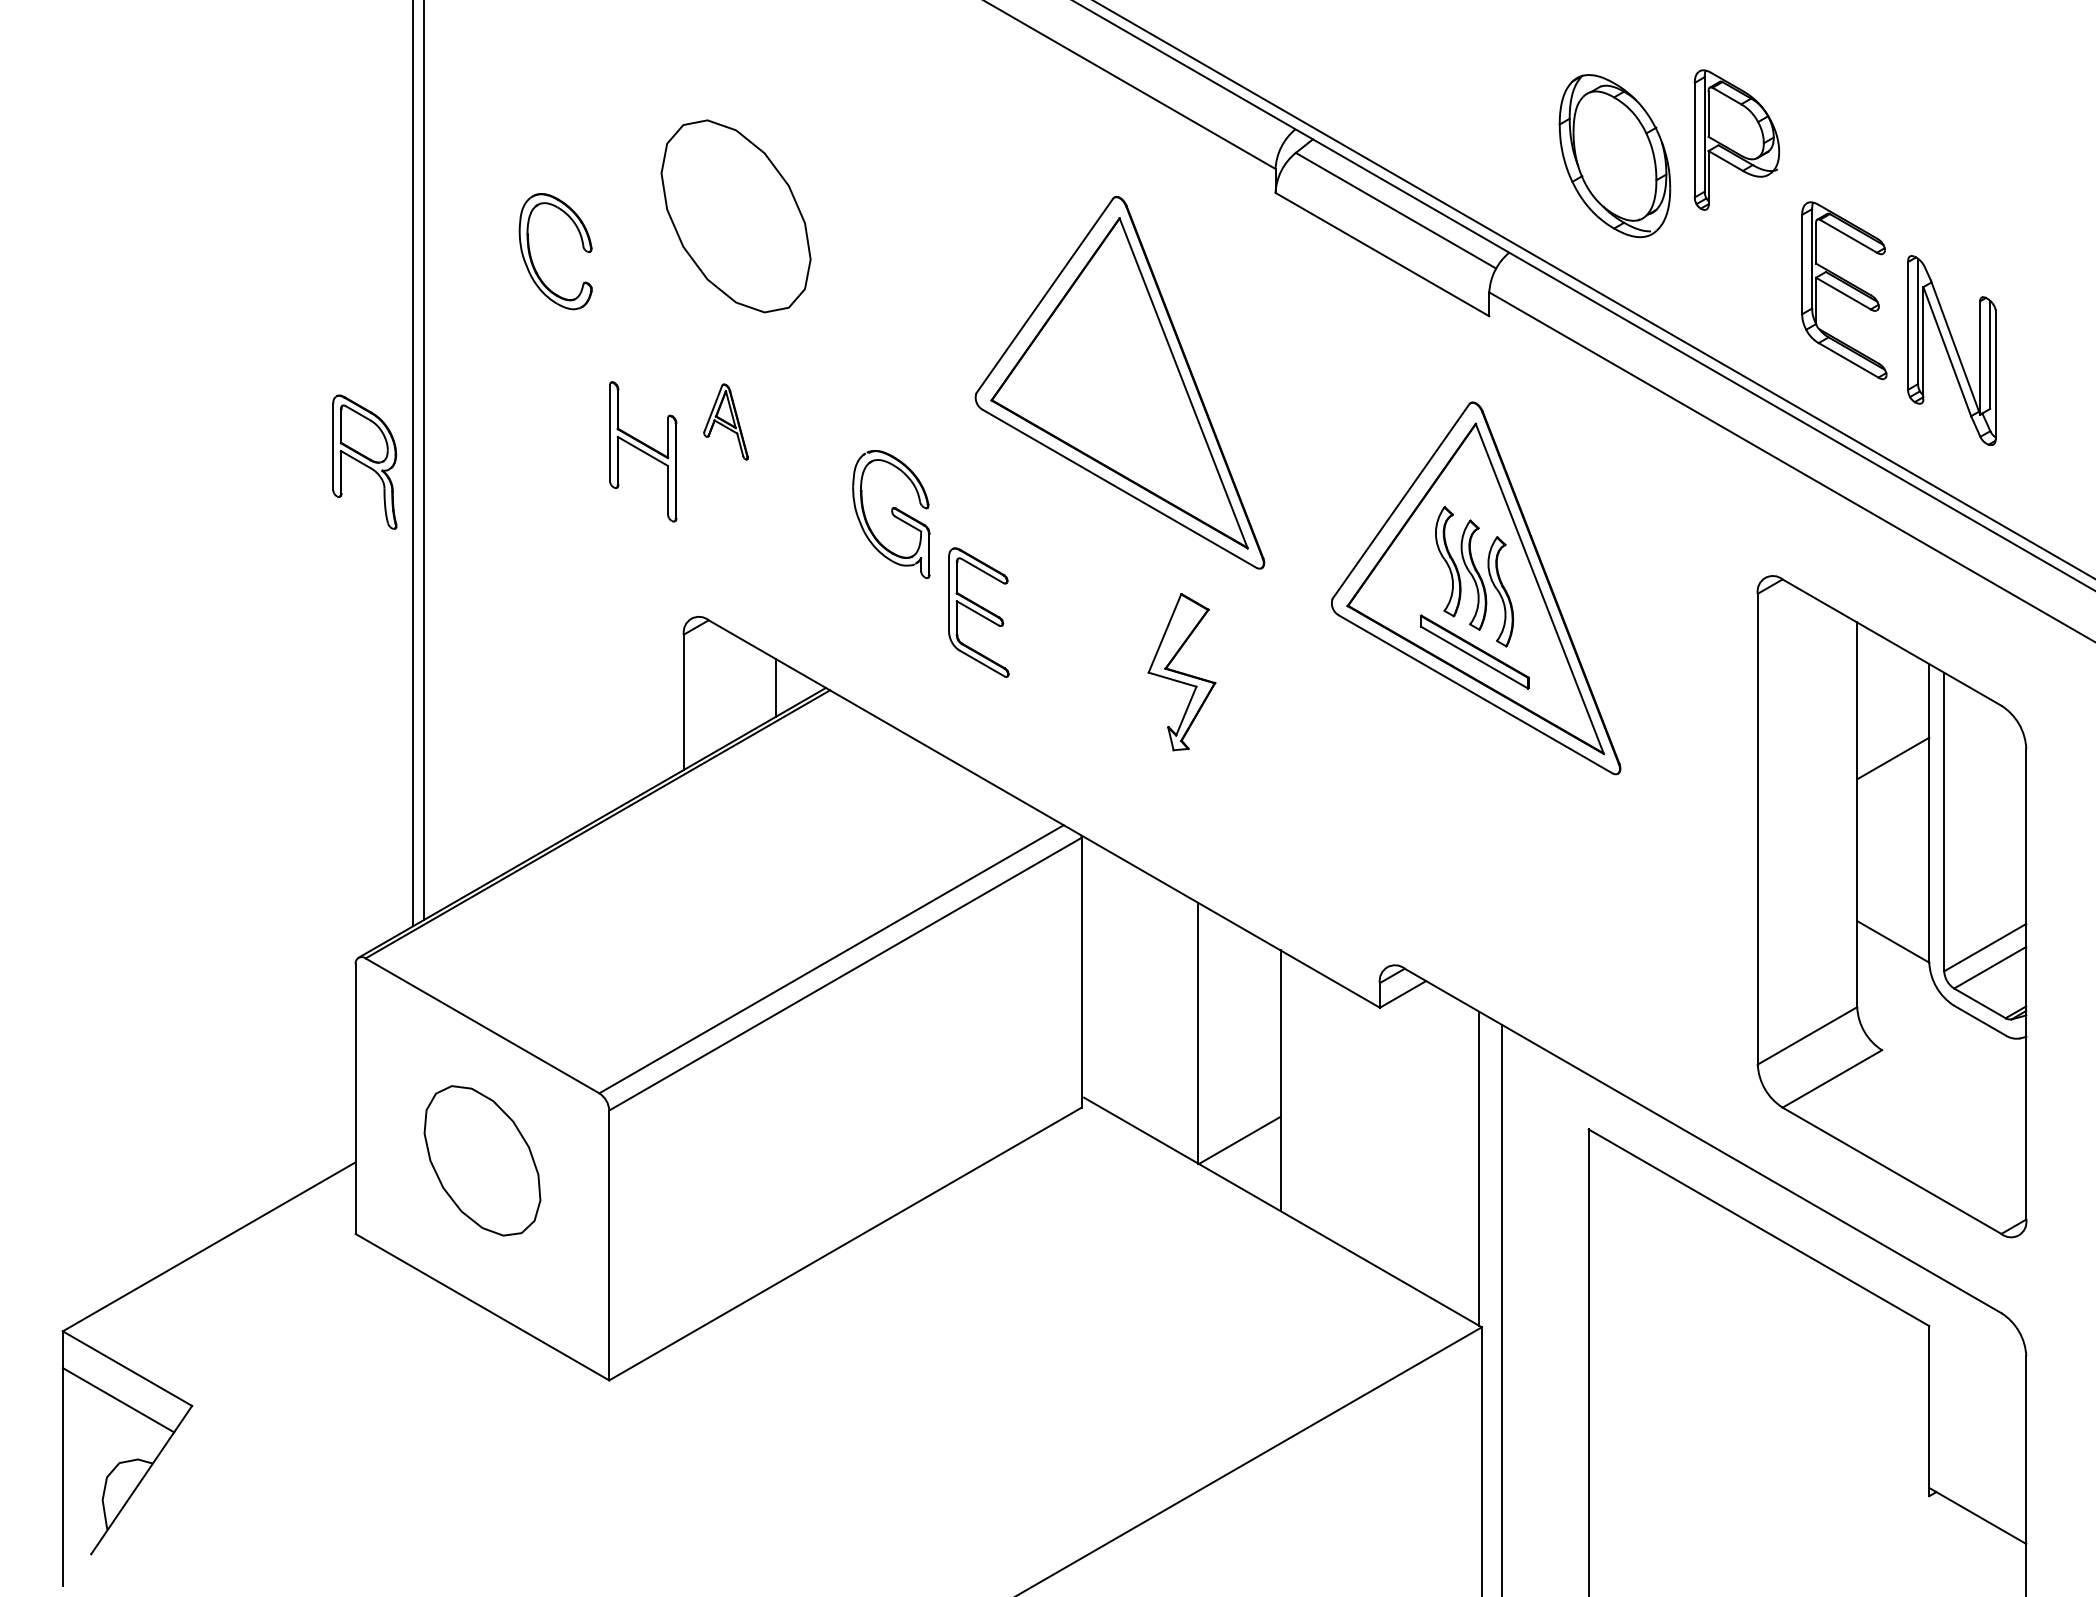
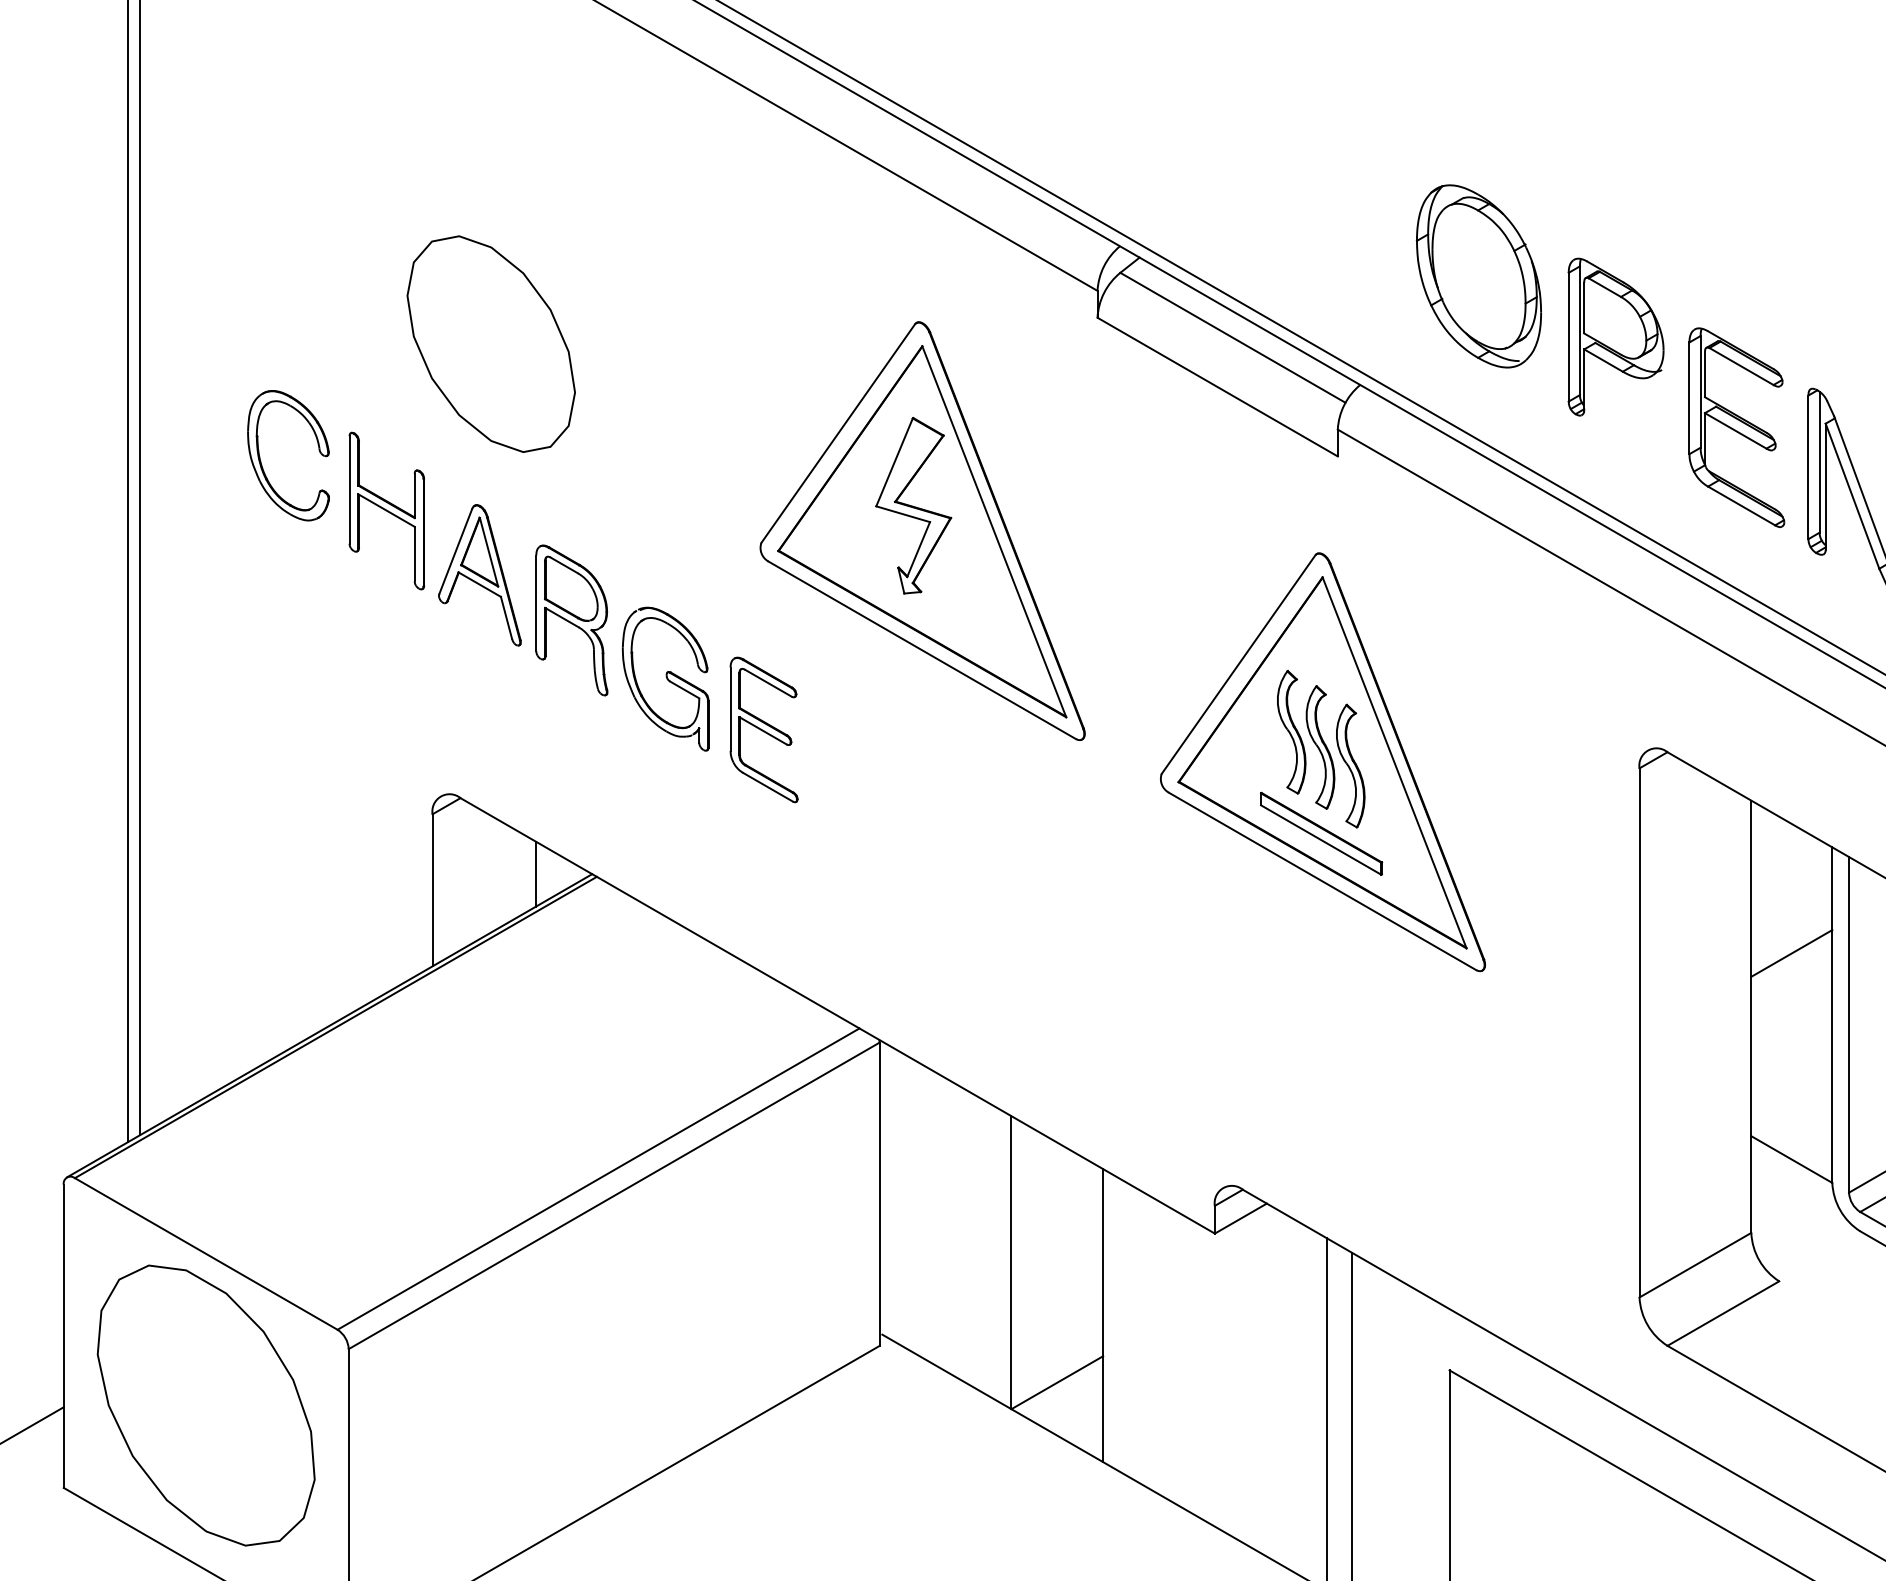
part: (1736, 139) -> (1615, 336), moved
part: (531, 255) -> (261, 460), moved
part: (725, 421) -> (479, 574), size x1.67
part: (643, 451) -> (387, 510), moved
part: (364, 461) -> (571, 619), moved
part: (978, 612) -> (763, 729), moved
part: (1181, 672) -> (913, 506), moved
part: (482, 1160) -> (206, 1405), size x1.67

